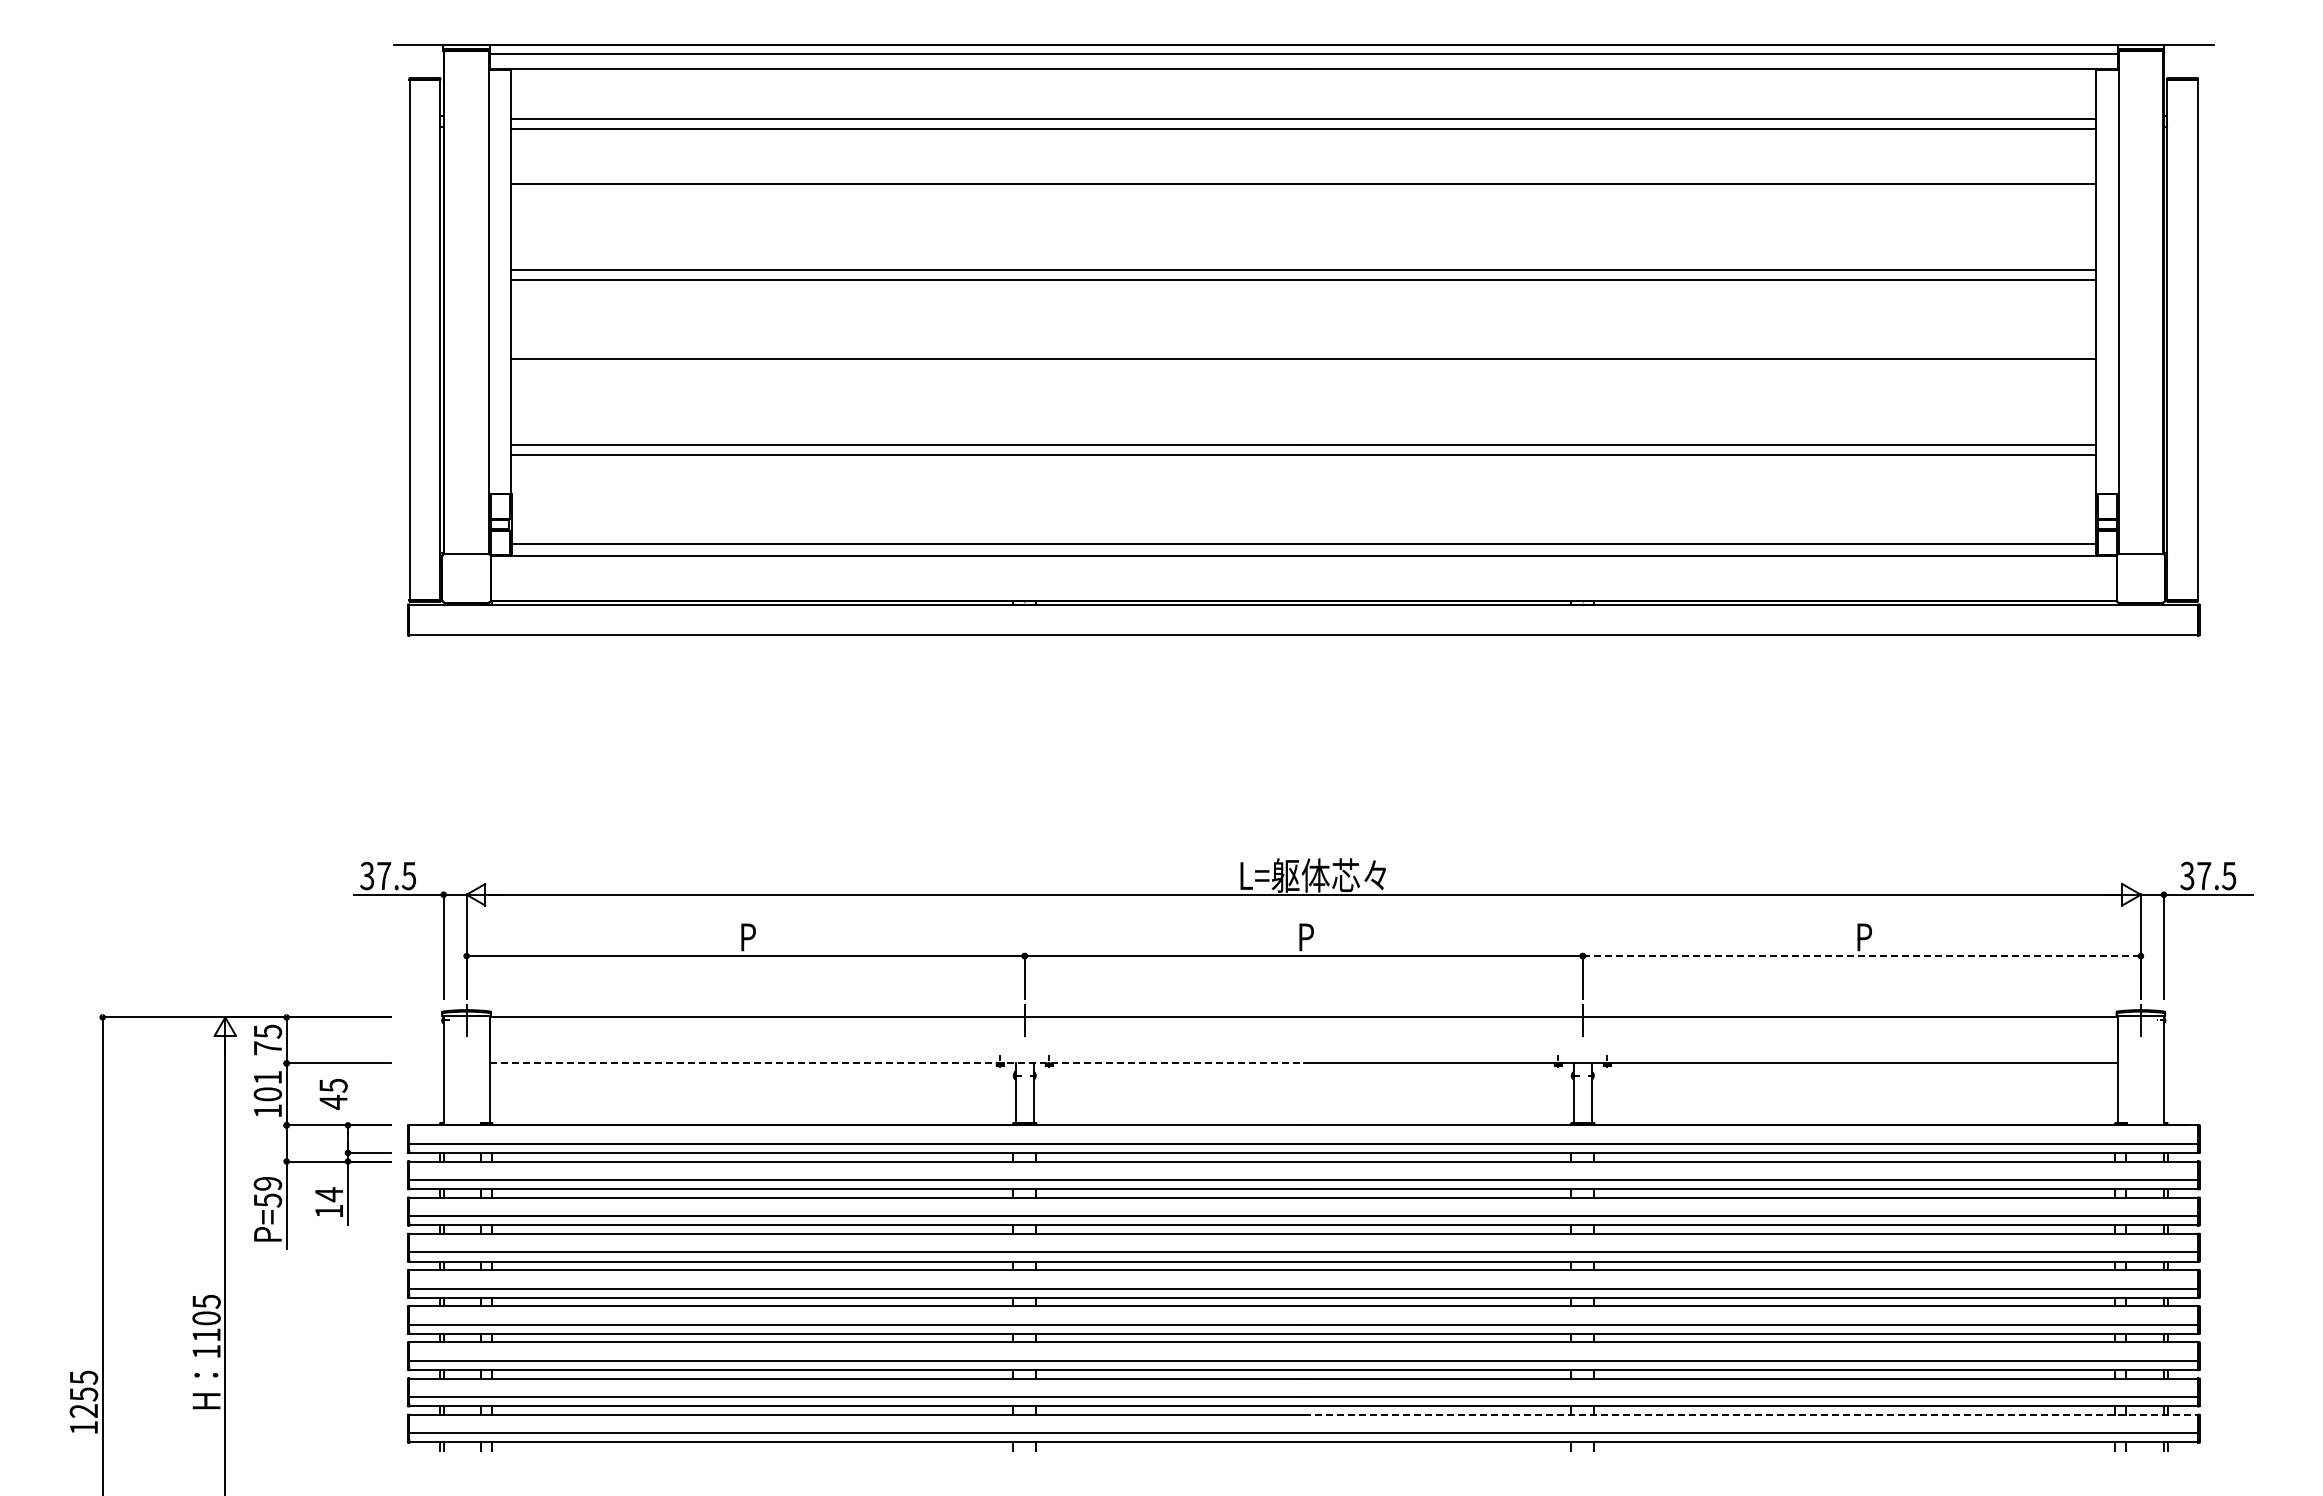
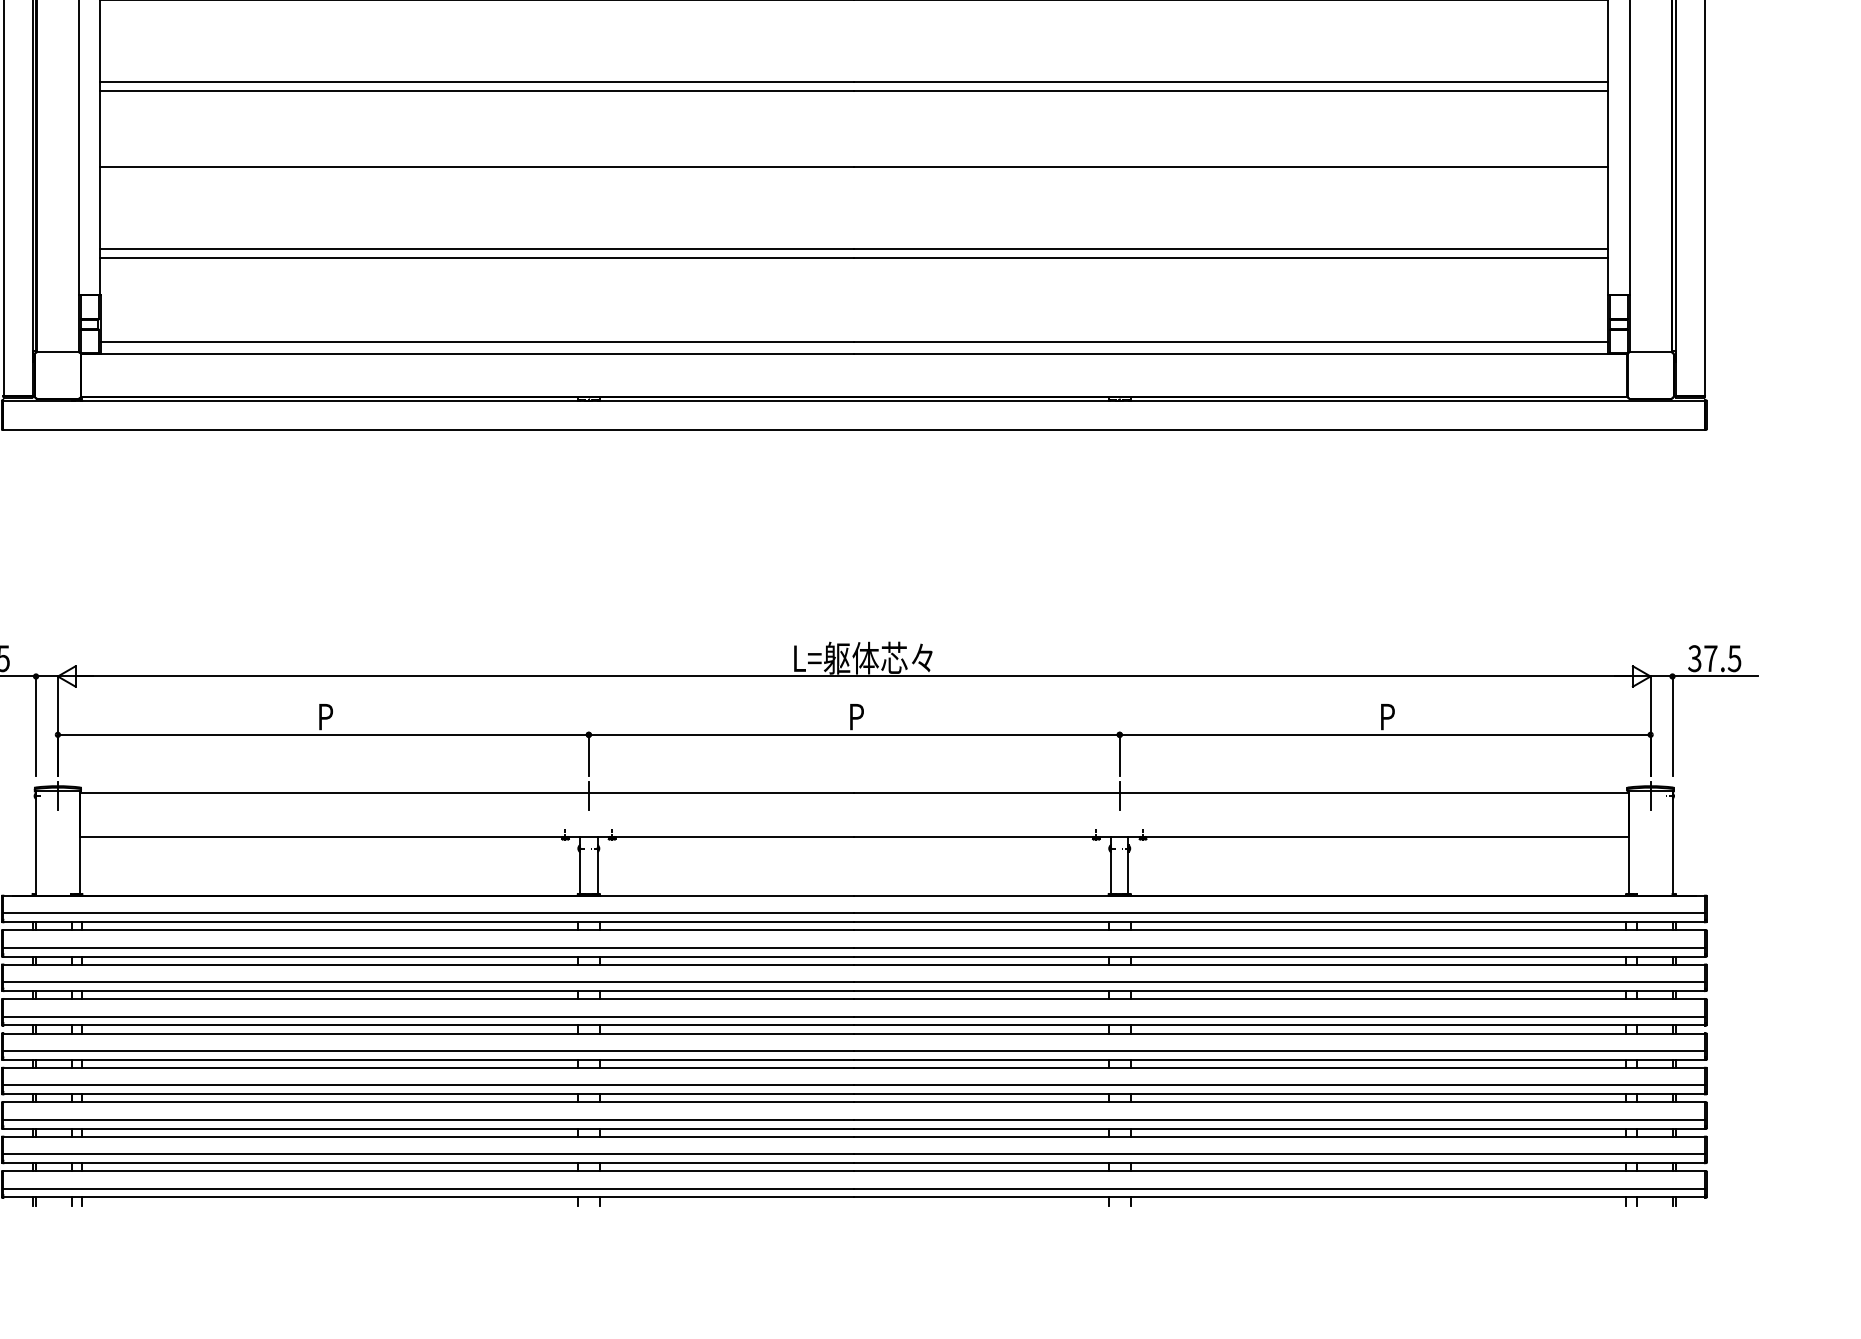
line: (1862, 956) -> (1385, 735), dashed -> solid
line: (897, 1063) -> (467, 836), dashed -> solid
line: (1751, 1414) -> (1280, 1170), dashed -> solid

